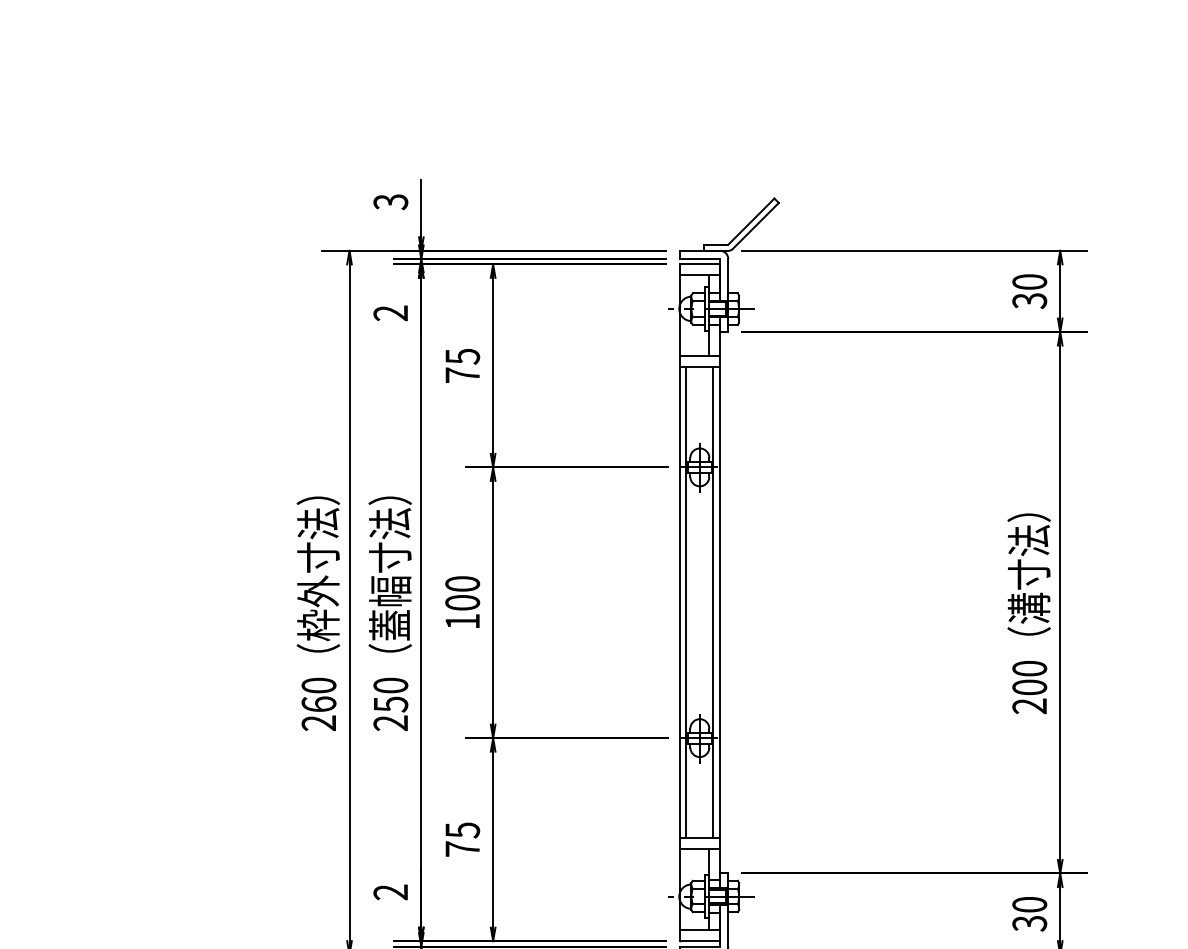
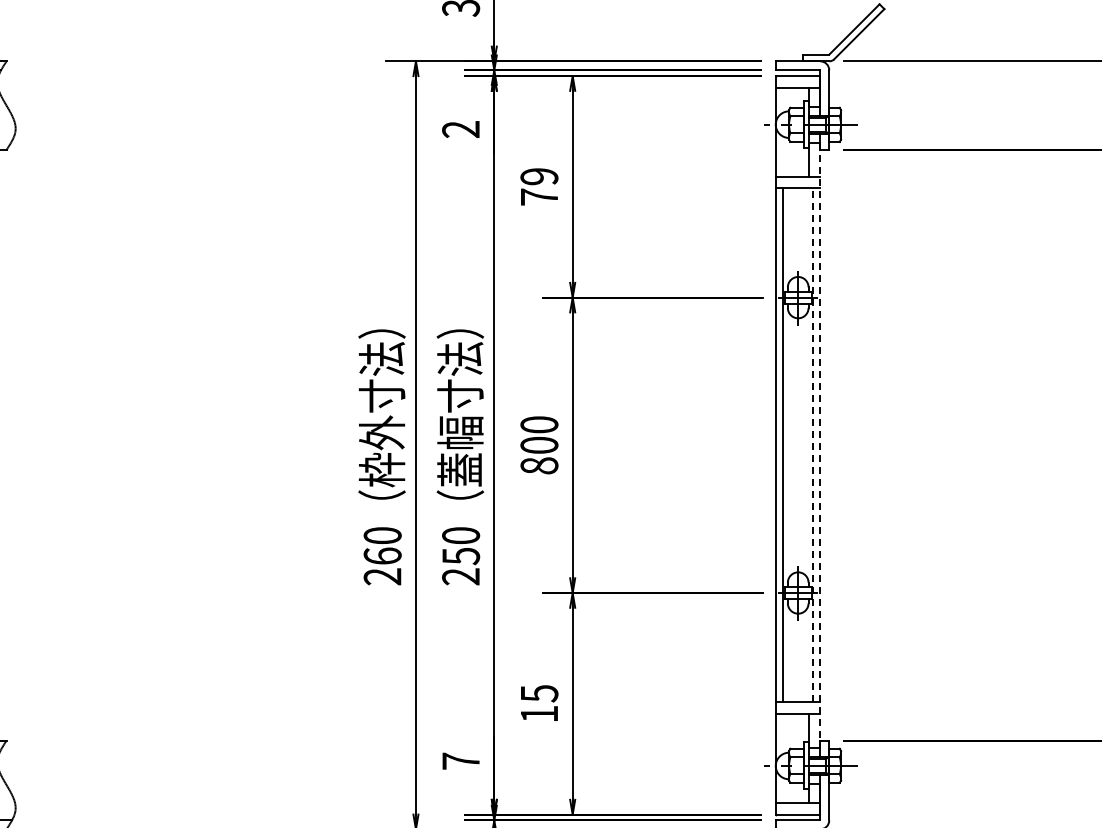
text: (462, 356) -> (539, 176), 75 -> 79
line: (713, 602) -> (813, 445), solid -> dashed
line: (720, 603) -> (820, 446), solid -> dashed
text: (462, 621) -> (539, 465), 100 -> 800
text: (462, 848) -> (539, 713), 75 -> 15
text: (390, 892) -> (460, 761), 2 -> 7

